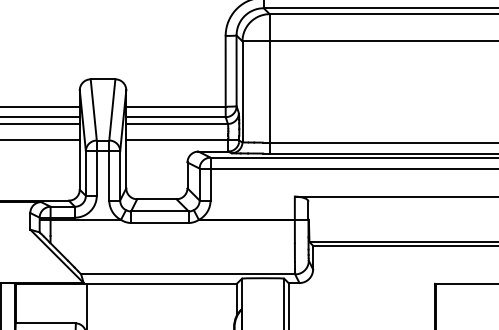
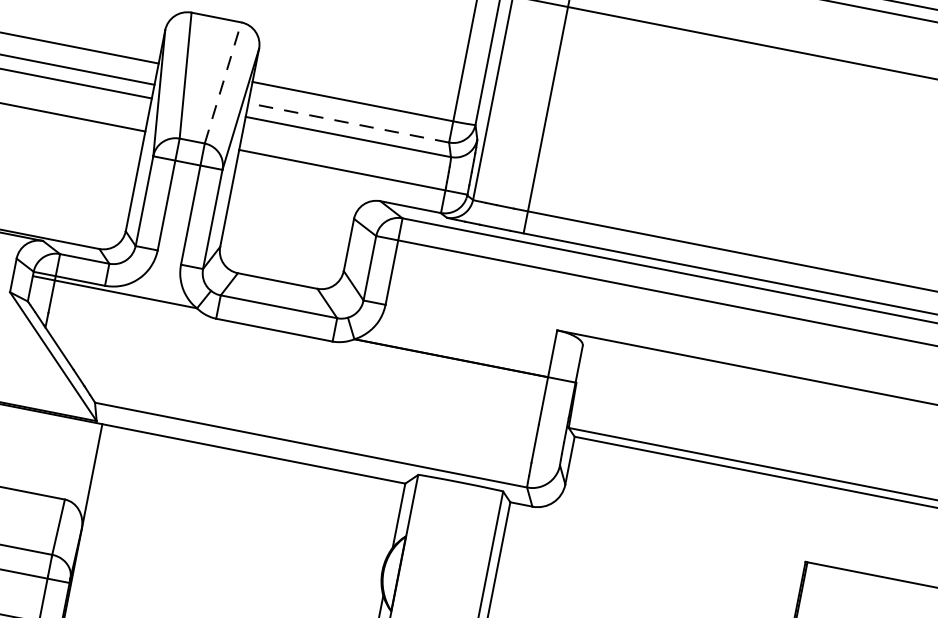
line: (112, 109) -> (223, 82), solid -> dashed
line: (175, 117) -> (347, 123), solid -> dashed

